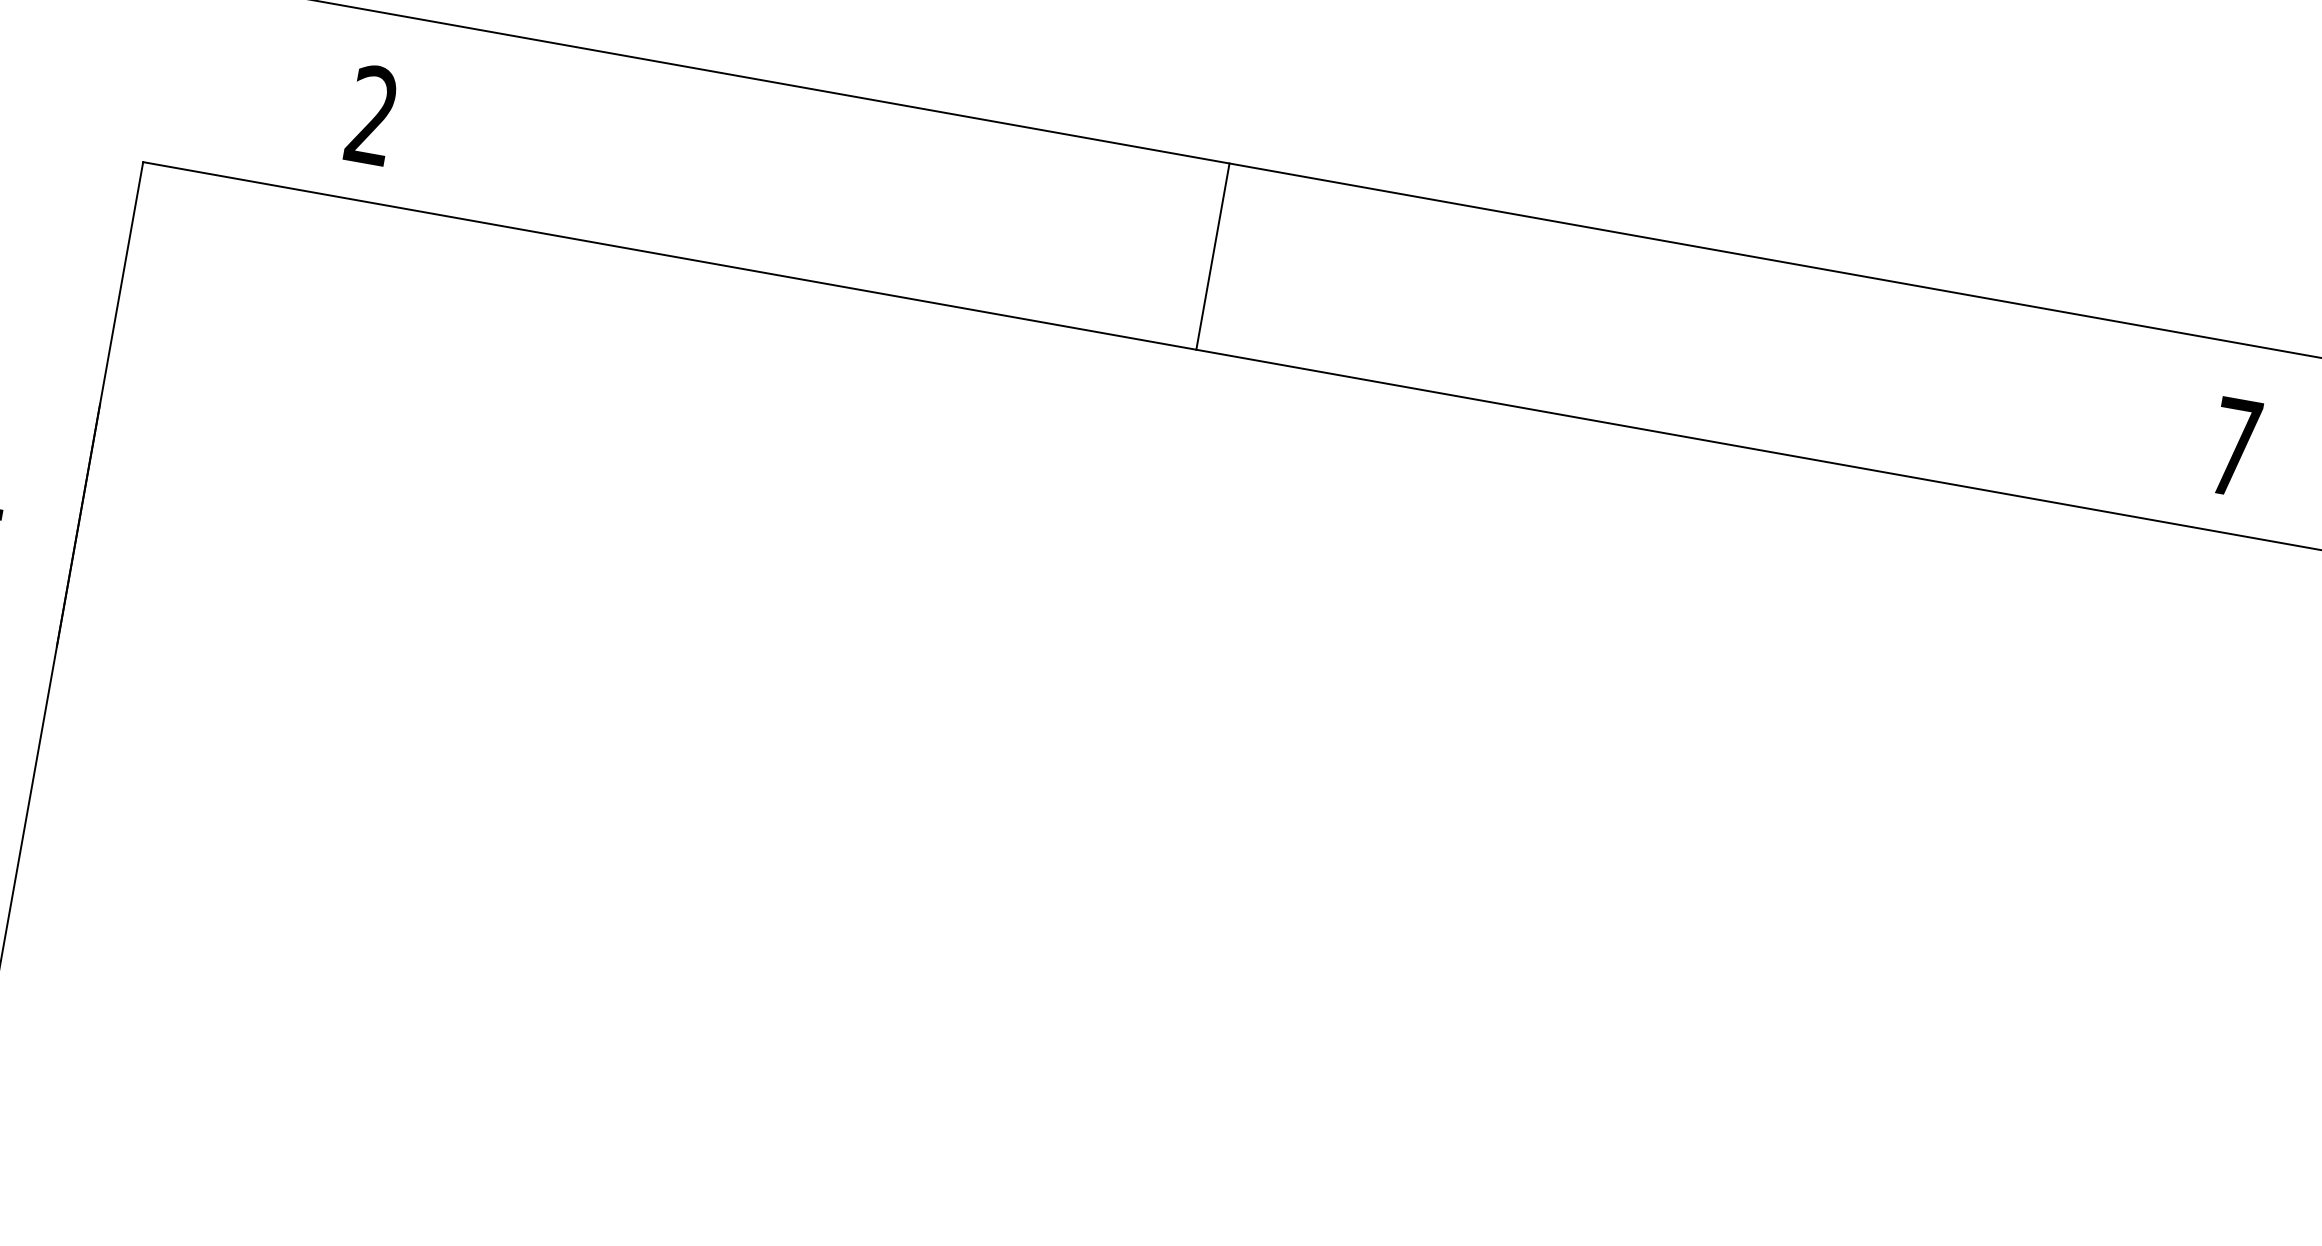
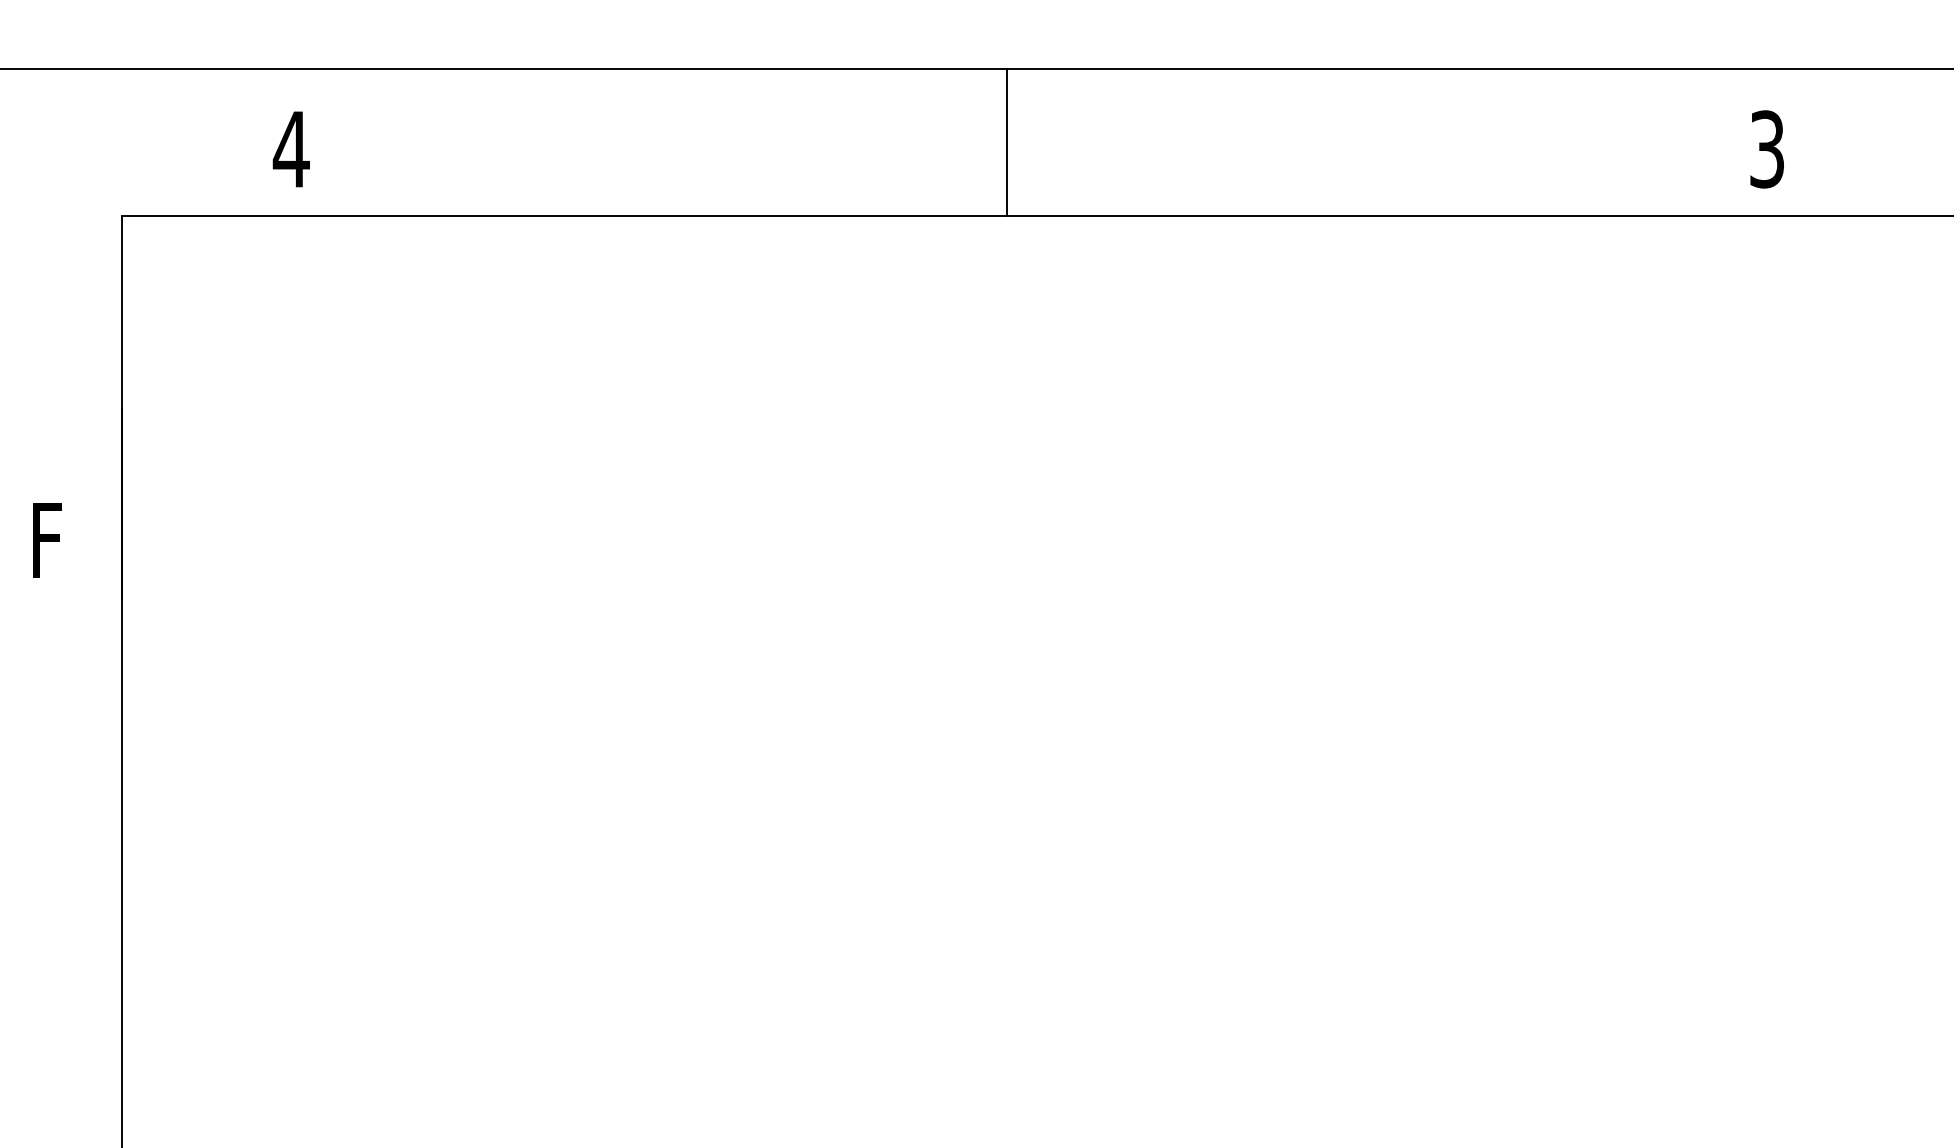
text: (371, 114) -> (290, 148), 2 -> 4
line: (1213, 256) -> (1007, 142), moved
text: (2234, 447) -> (1766, 149), 7 -> 3

